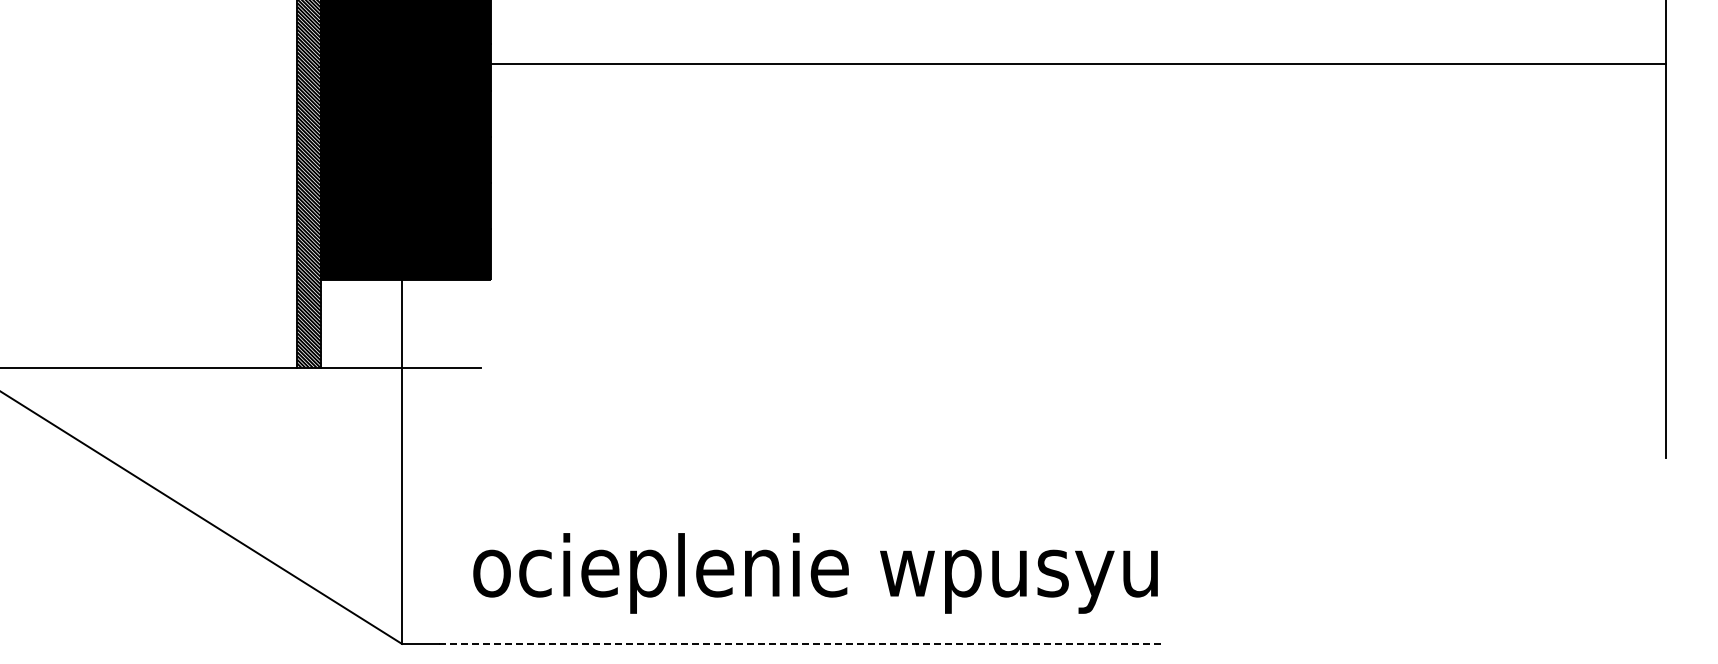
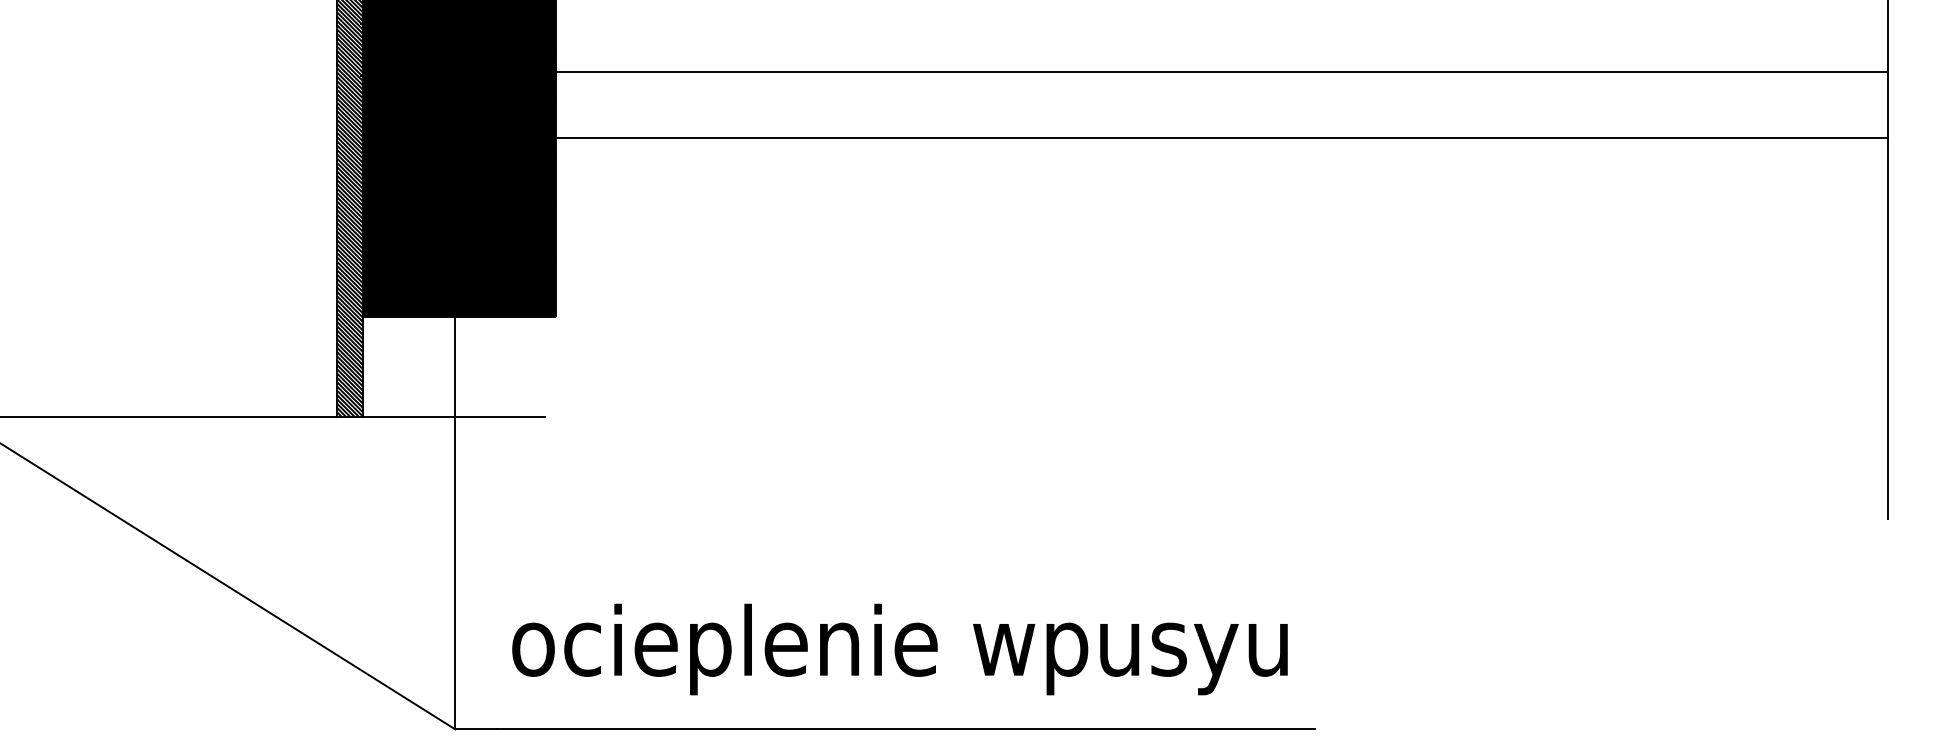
line: (1078, 121) -> (1221, 137), added
text: (815, 573) -> (899, 649), moved
line: (799, 643) -> (905, 728), dashed -> solid

